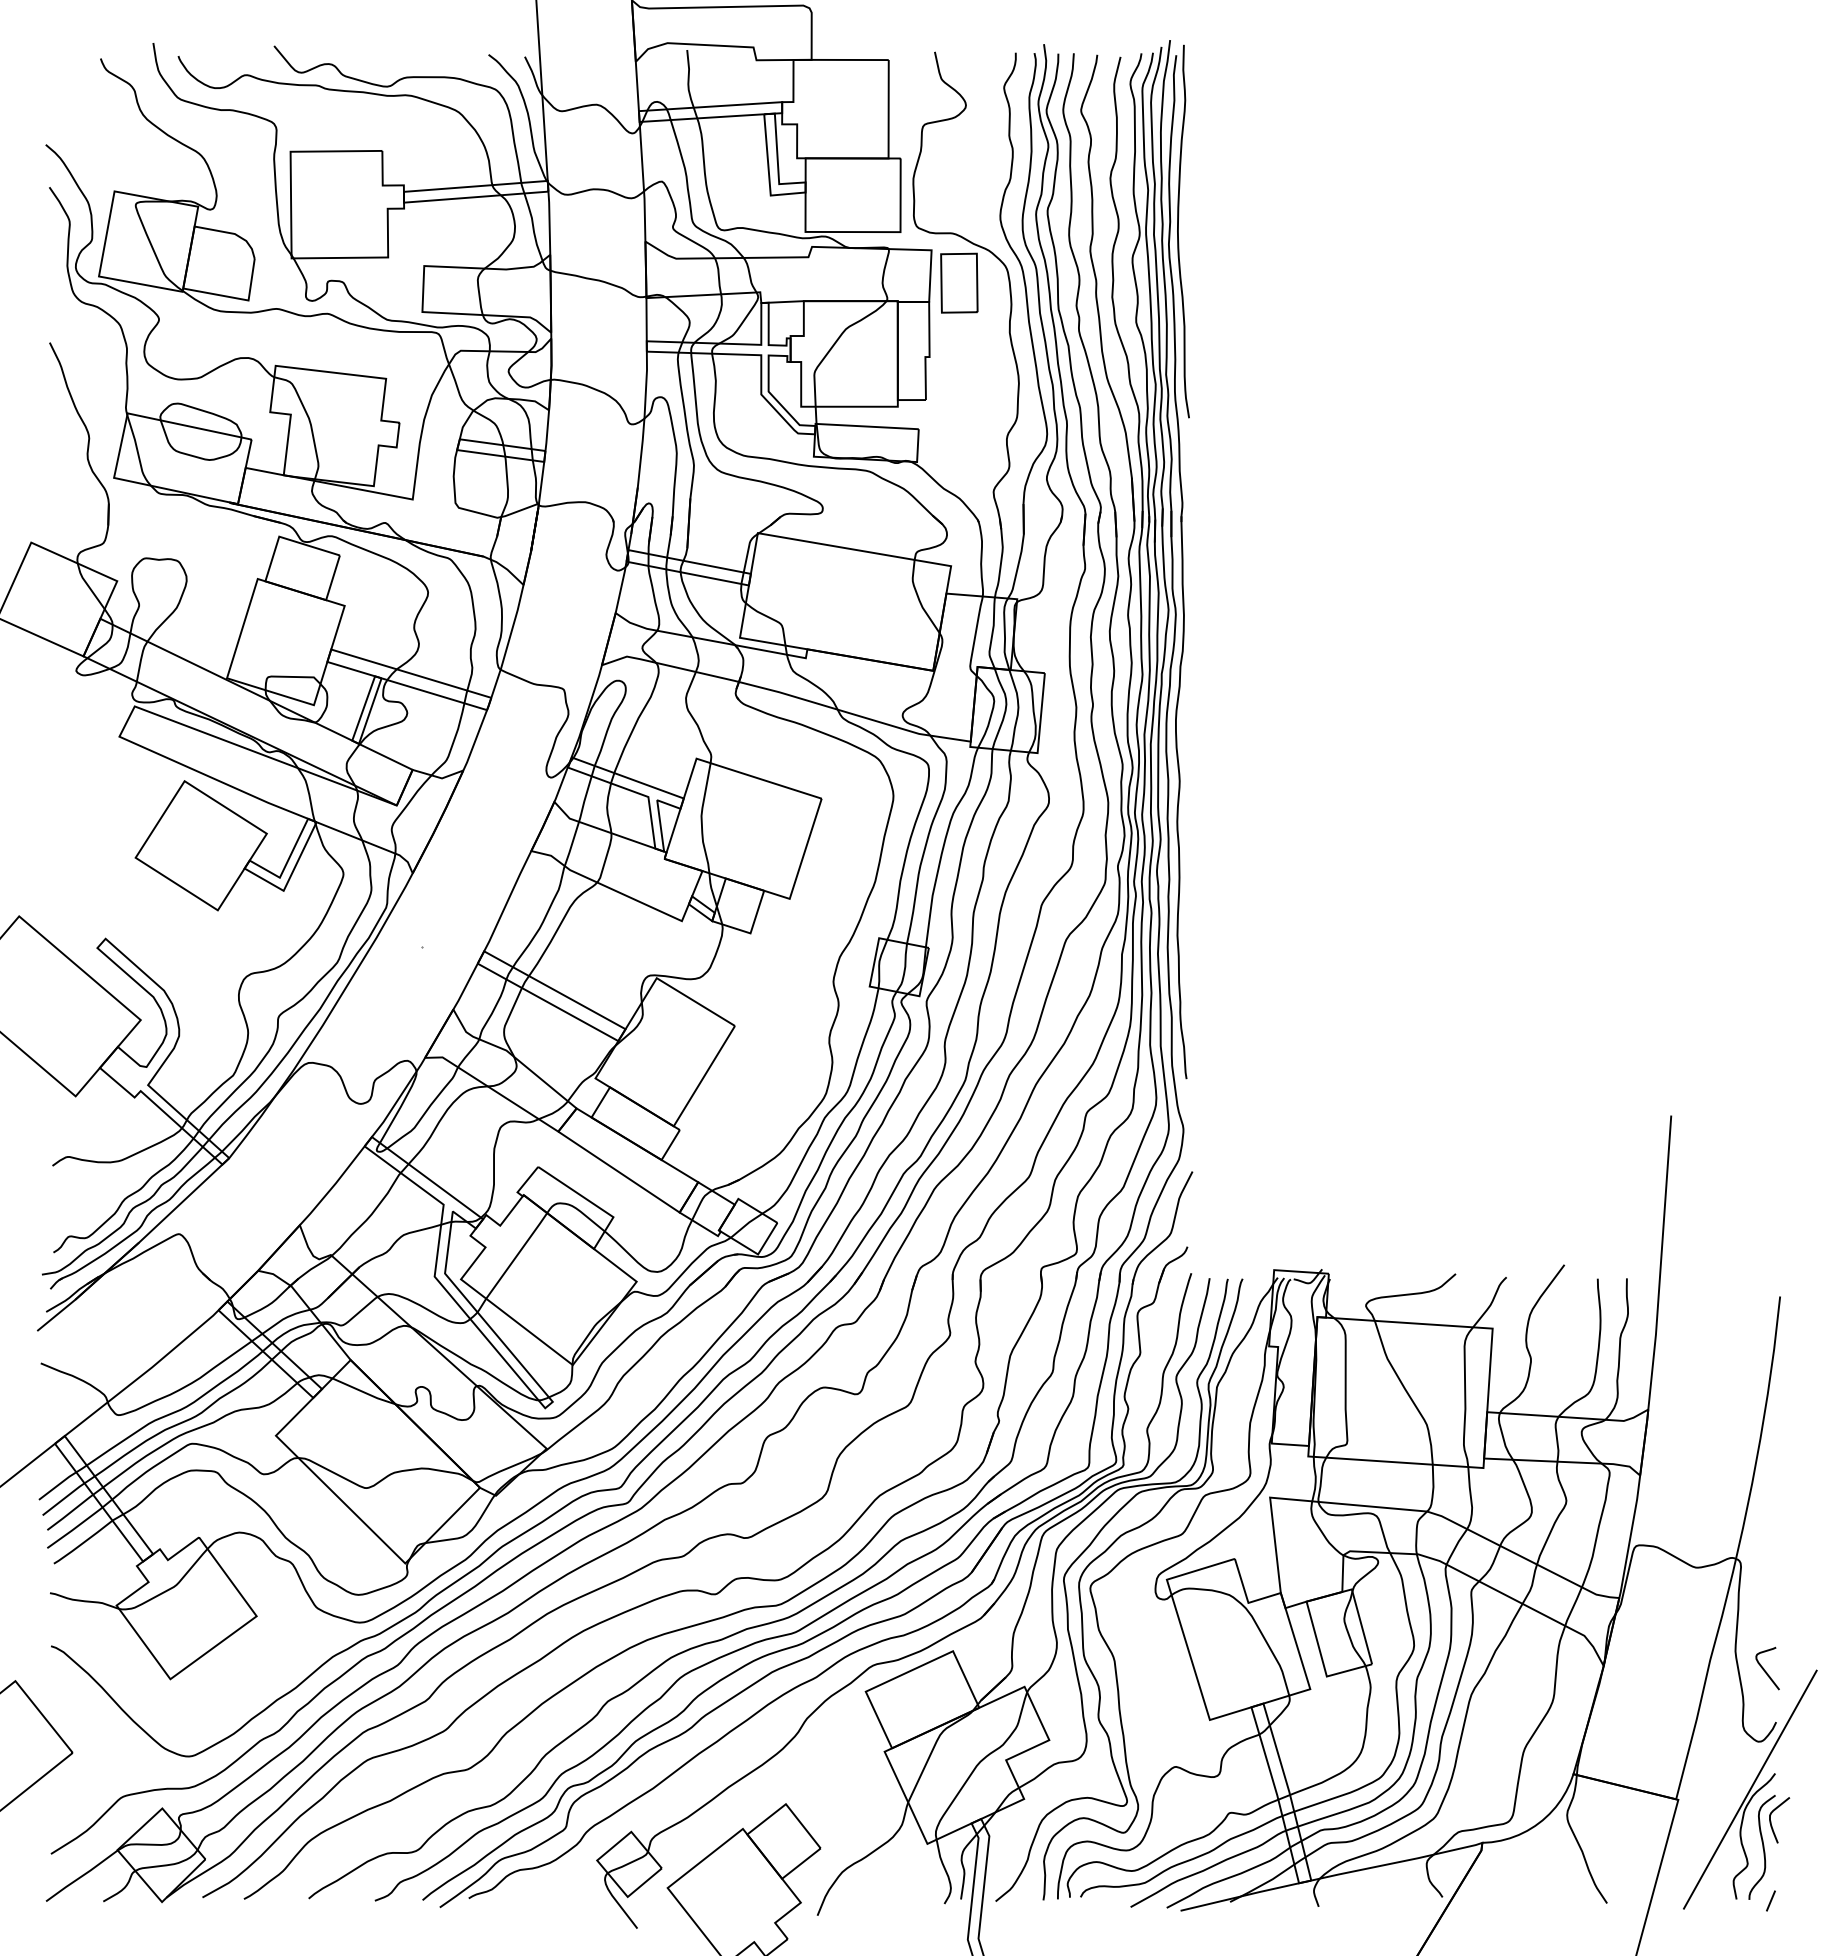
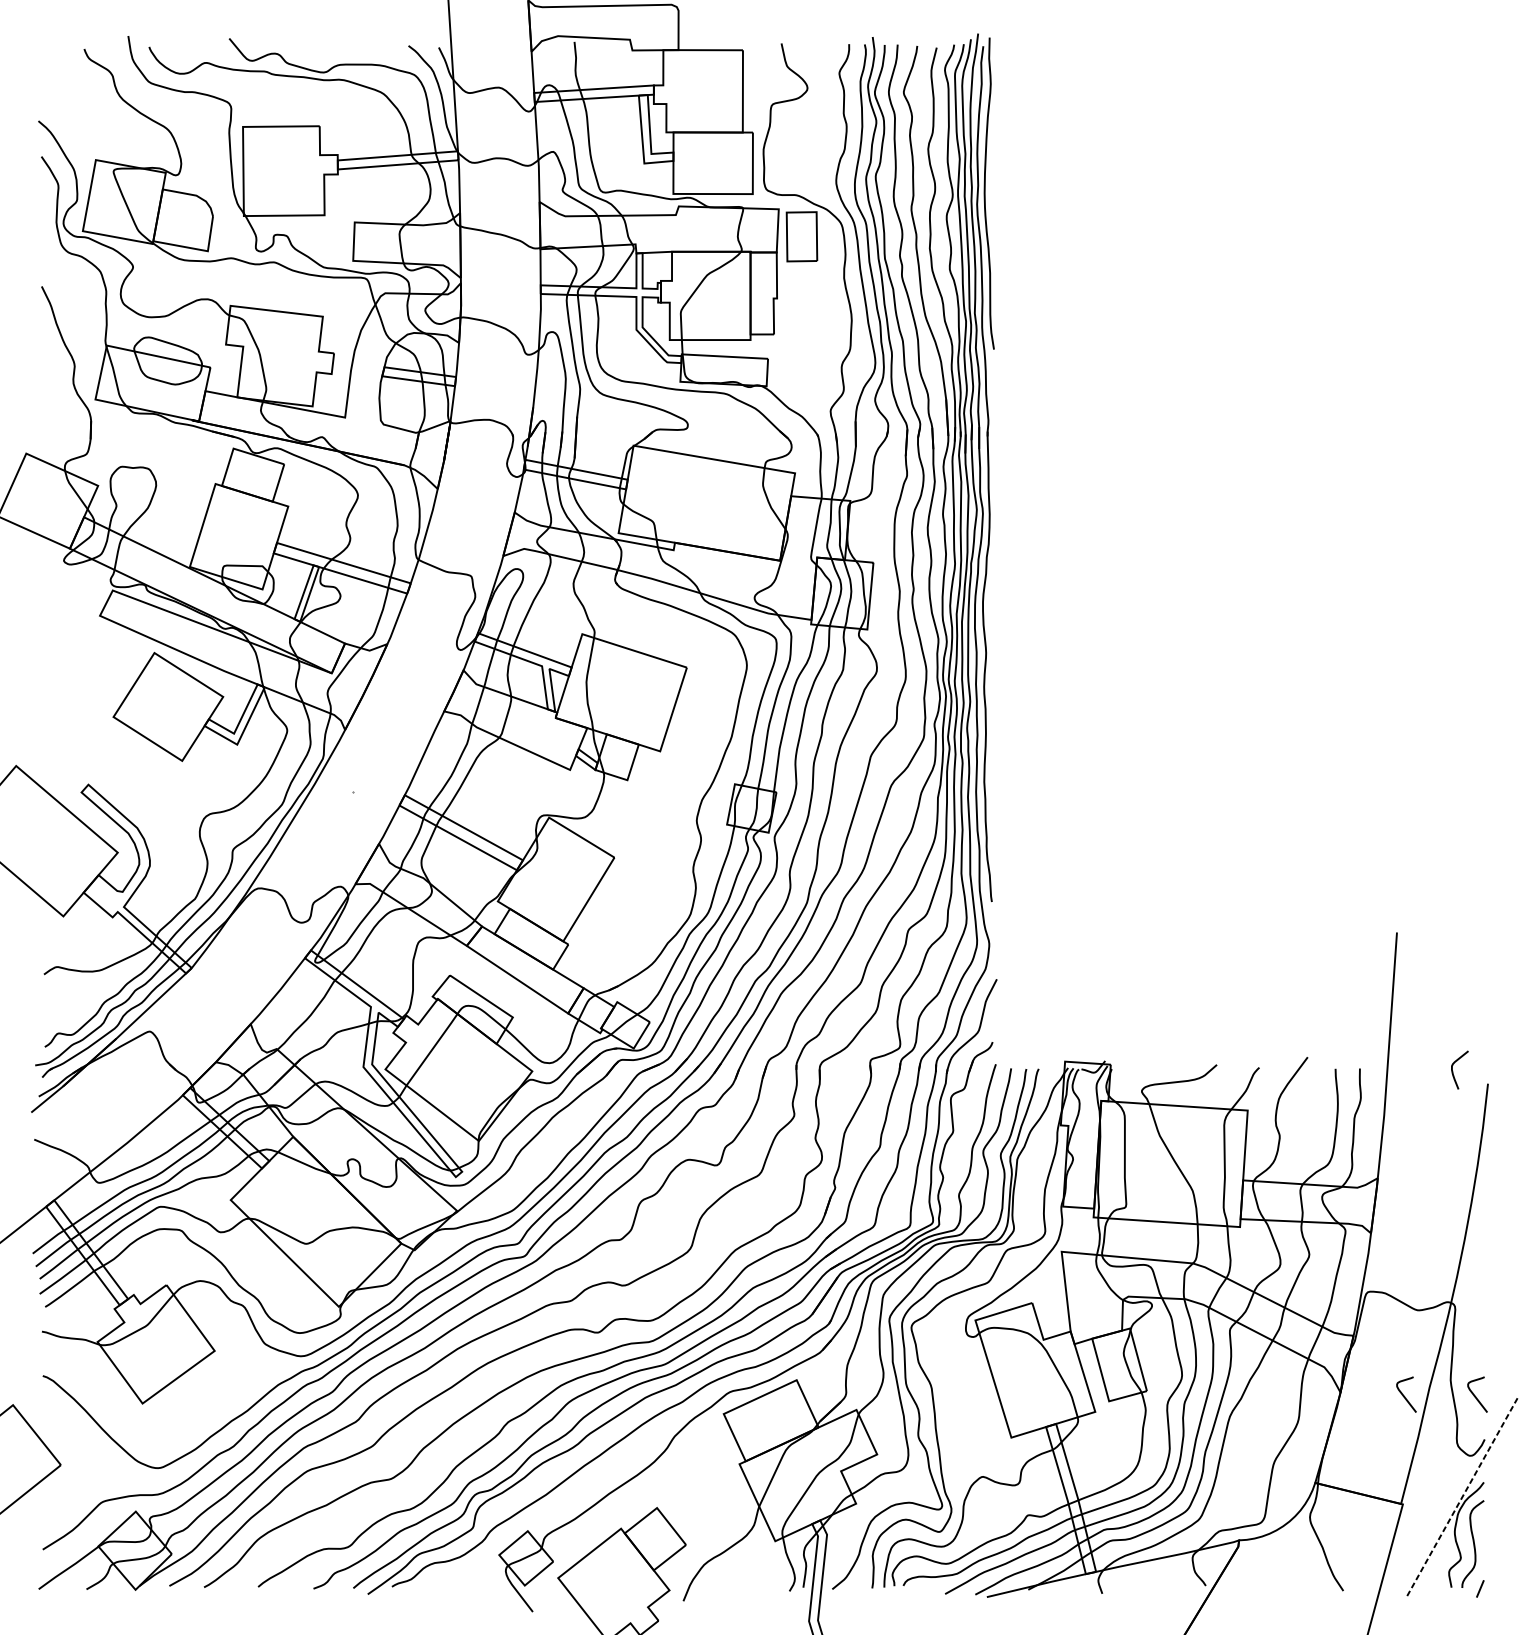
curve: (1680, 1670) -> (1404, 1396), added
line: (1750, 1789) -> (1463, 1495), solid -> dashed
curve: (1771, 1821) -> (1453, 1071), moved

